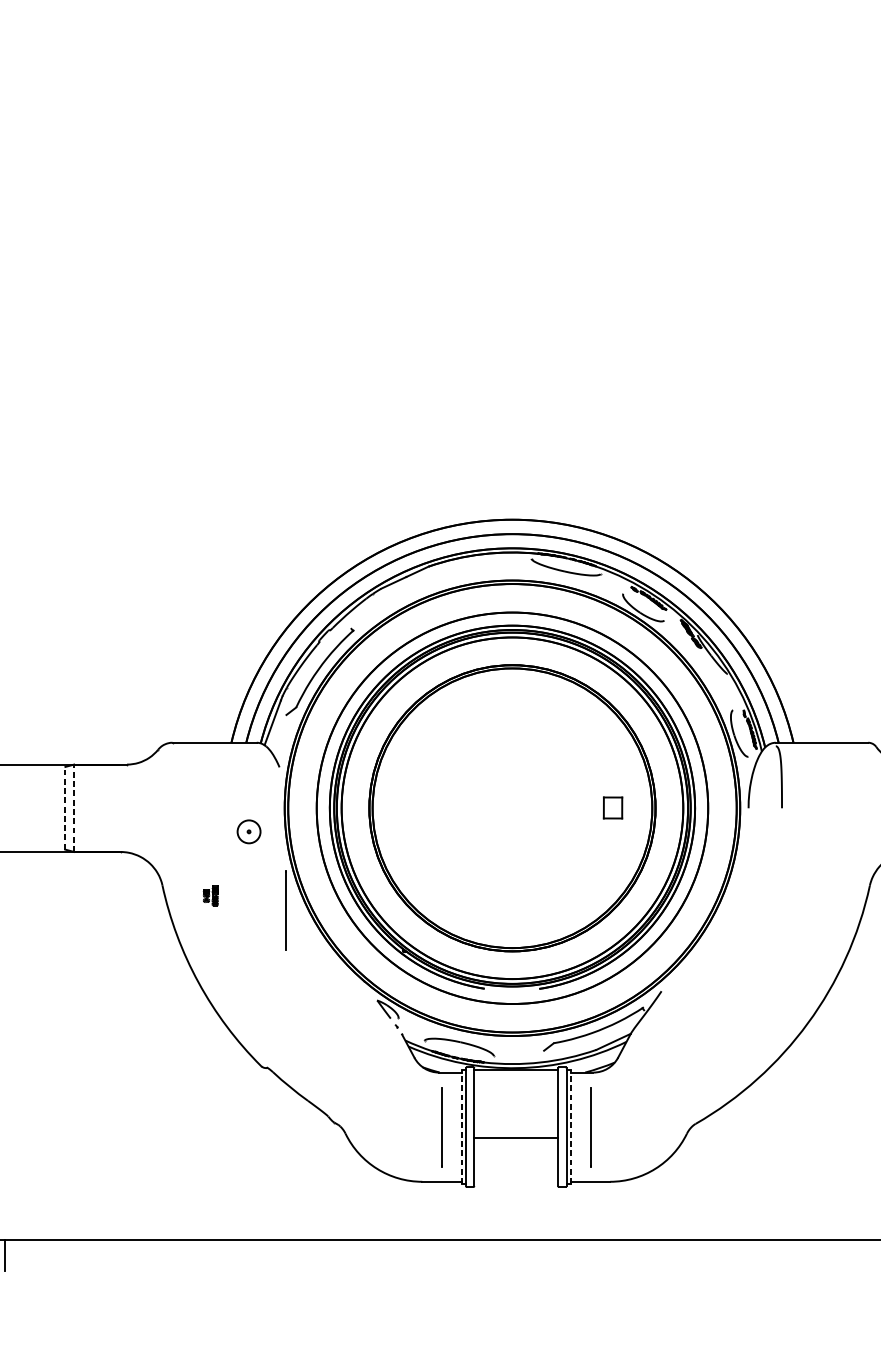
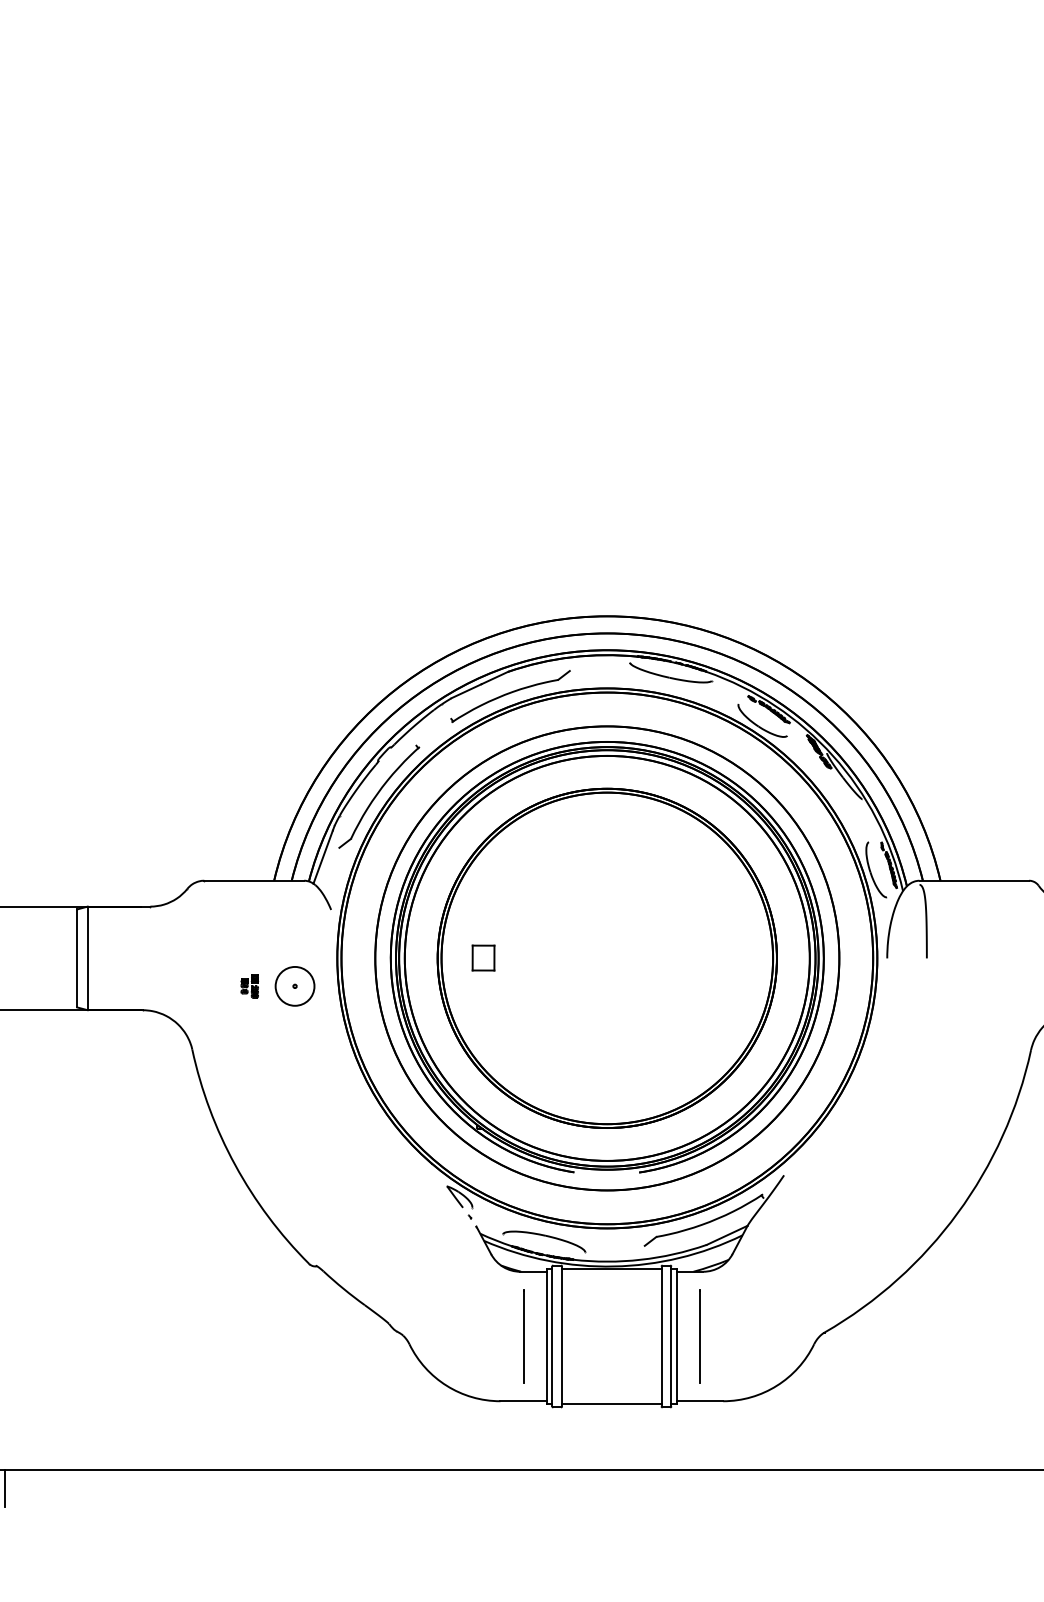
part: (430, 587) -> (510, 696), added
line: (65, 807) -> (77, 957), dashed -> solid
part: (612, 807) -> (483, 957), moved
line: (73, 808) -> (87, 958), dashed -> solid
circle: (248, 831) -> (294, 985), size x1.43
part: (210, 896) -> (249, 986), moved
line: (285, 910) -> (338, 1079), removed
line: (462, 1127) -> (547, 1336), dashed -> solid
line: (570, 1127) -> (676, 1336), dashed -> solid
line: (515, 1138) -> (611, 1403), moved

